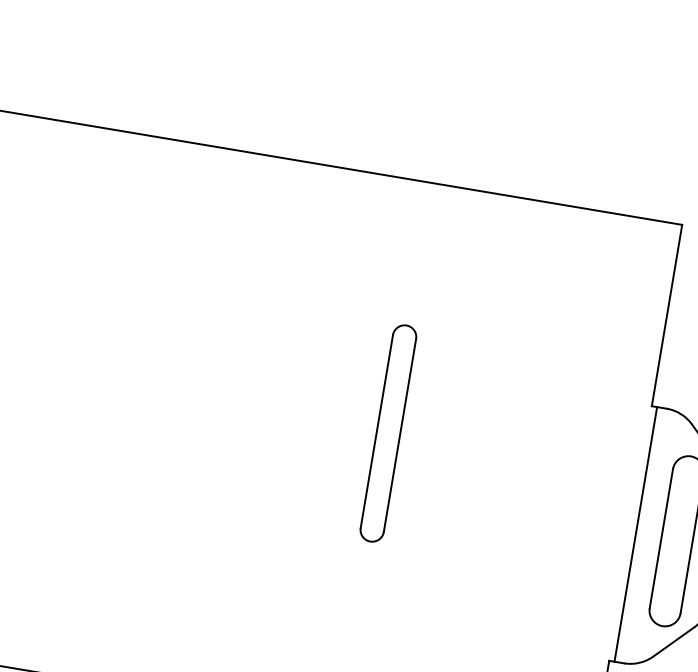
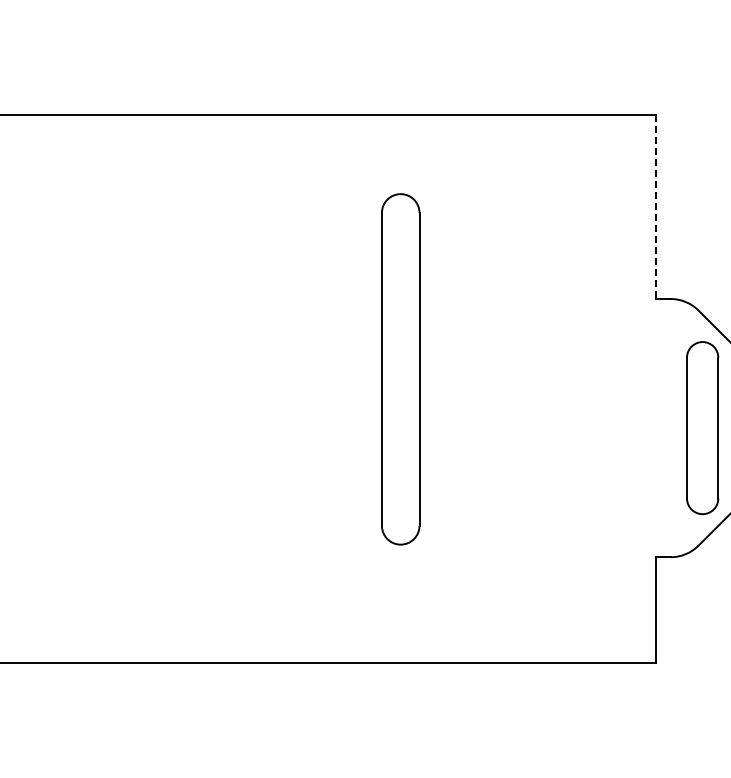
line: (666, 315) -> (655, 207), solid -> dashed
part: (387, 433) -> (399, 369), size x1.6
line: (636, 534) -> (661, 428), removed

